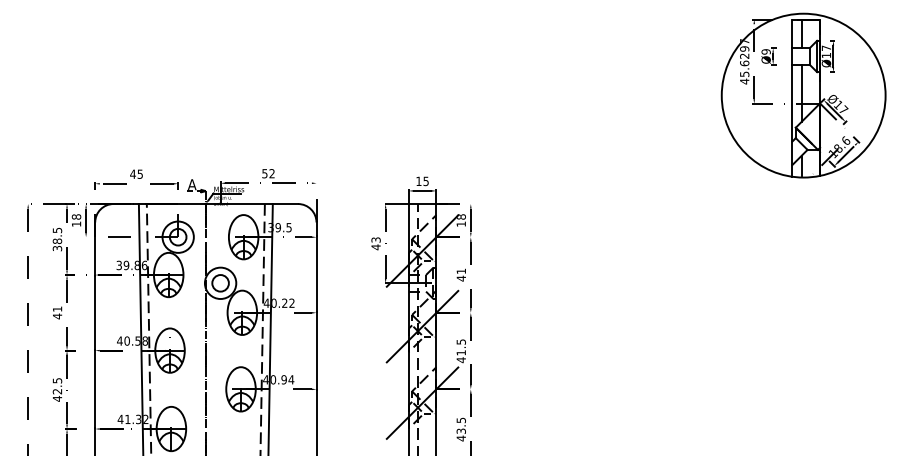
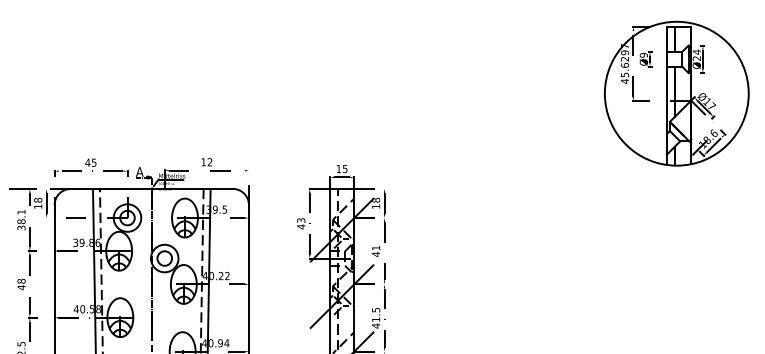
text: (825, 51) -> (695, 54), Ø17 -> Ø24
text: (264, 173) -> (203, 162), 52 -> 12
text: (57, 230) -> (21, 212), 38.5 -> 38.1
text: (57, 308) -> (21, 280), 41 -> 48

